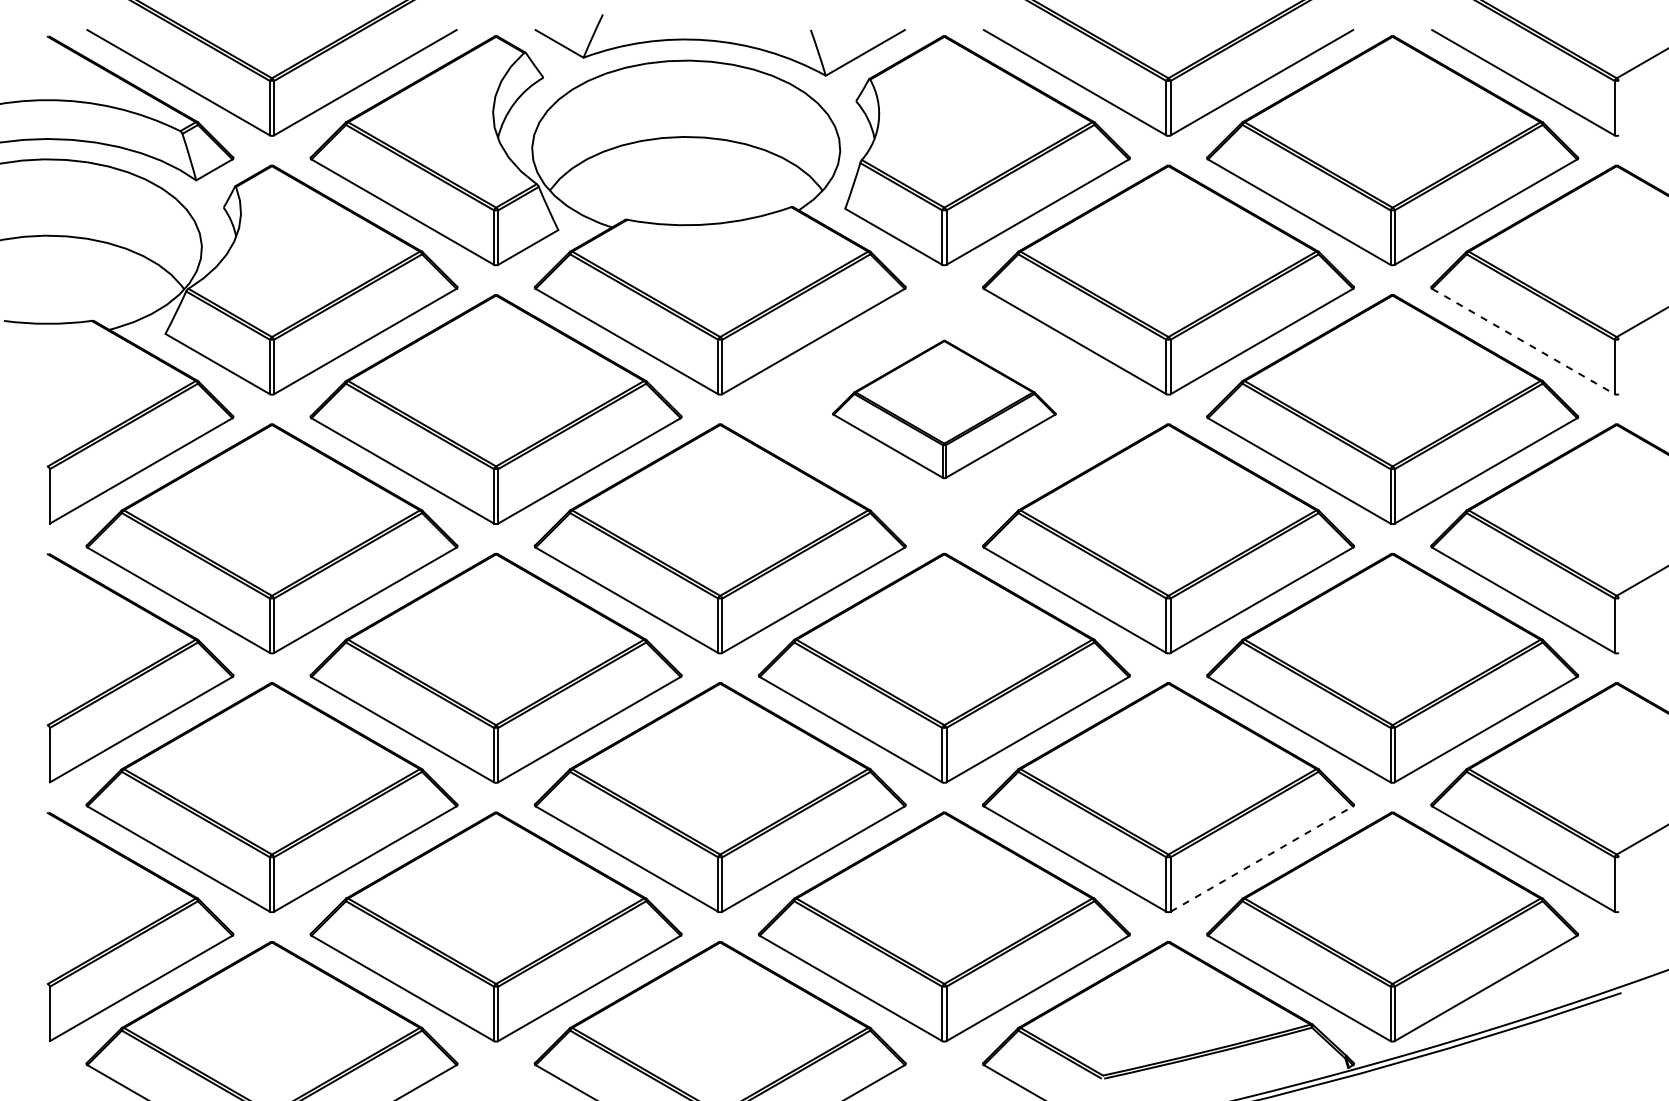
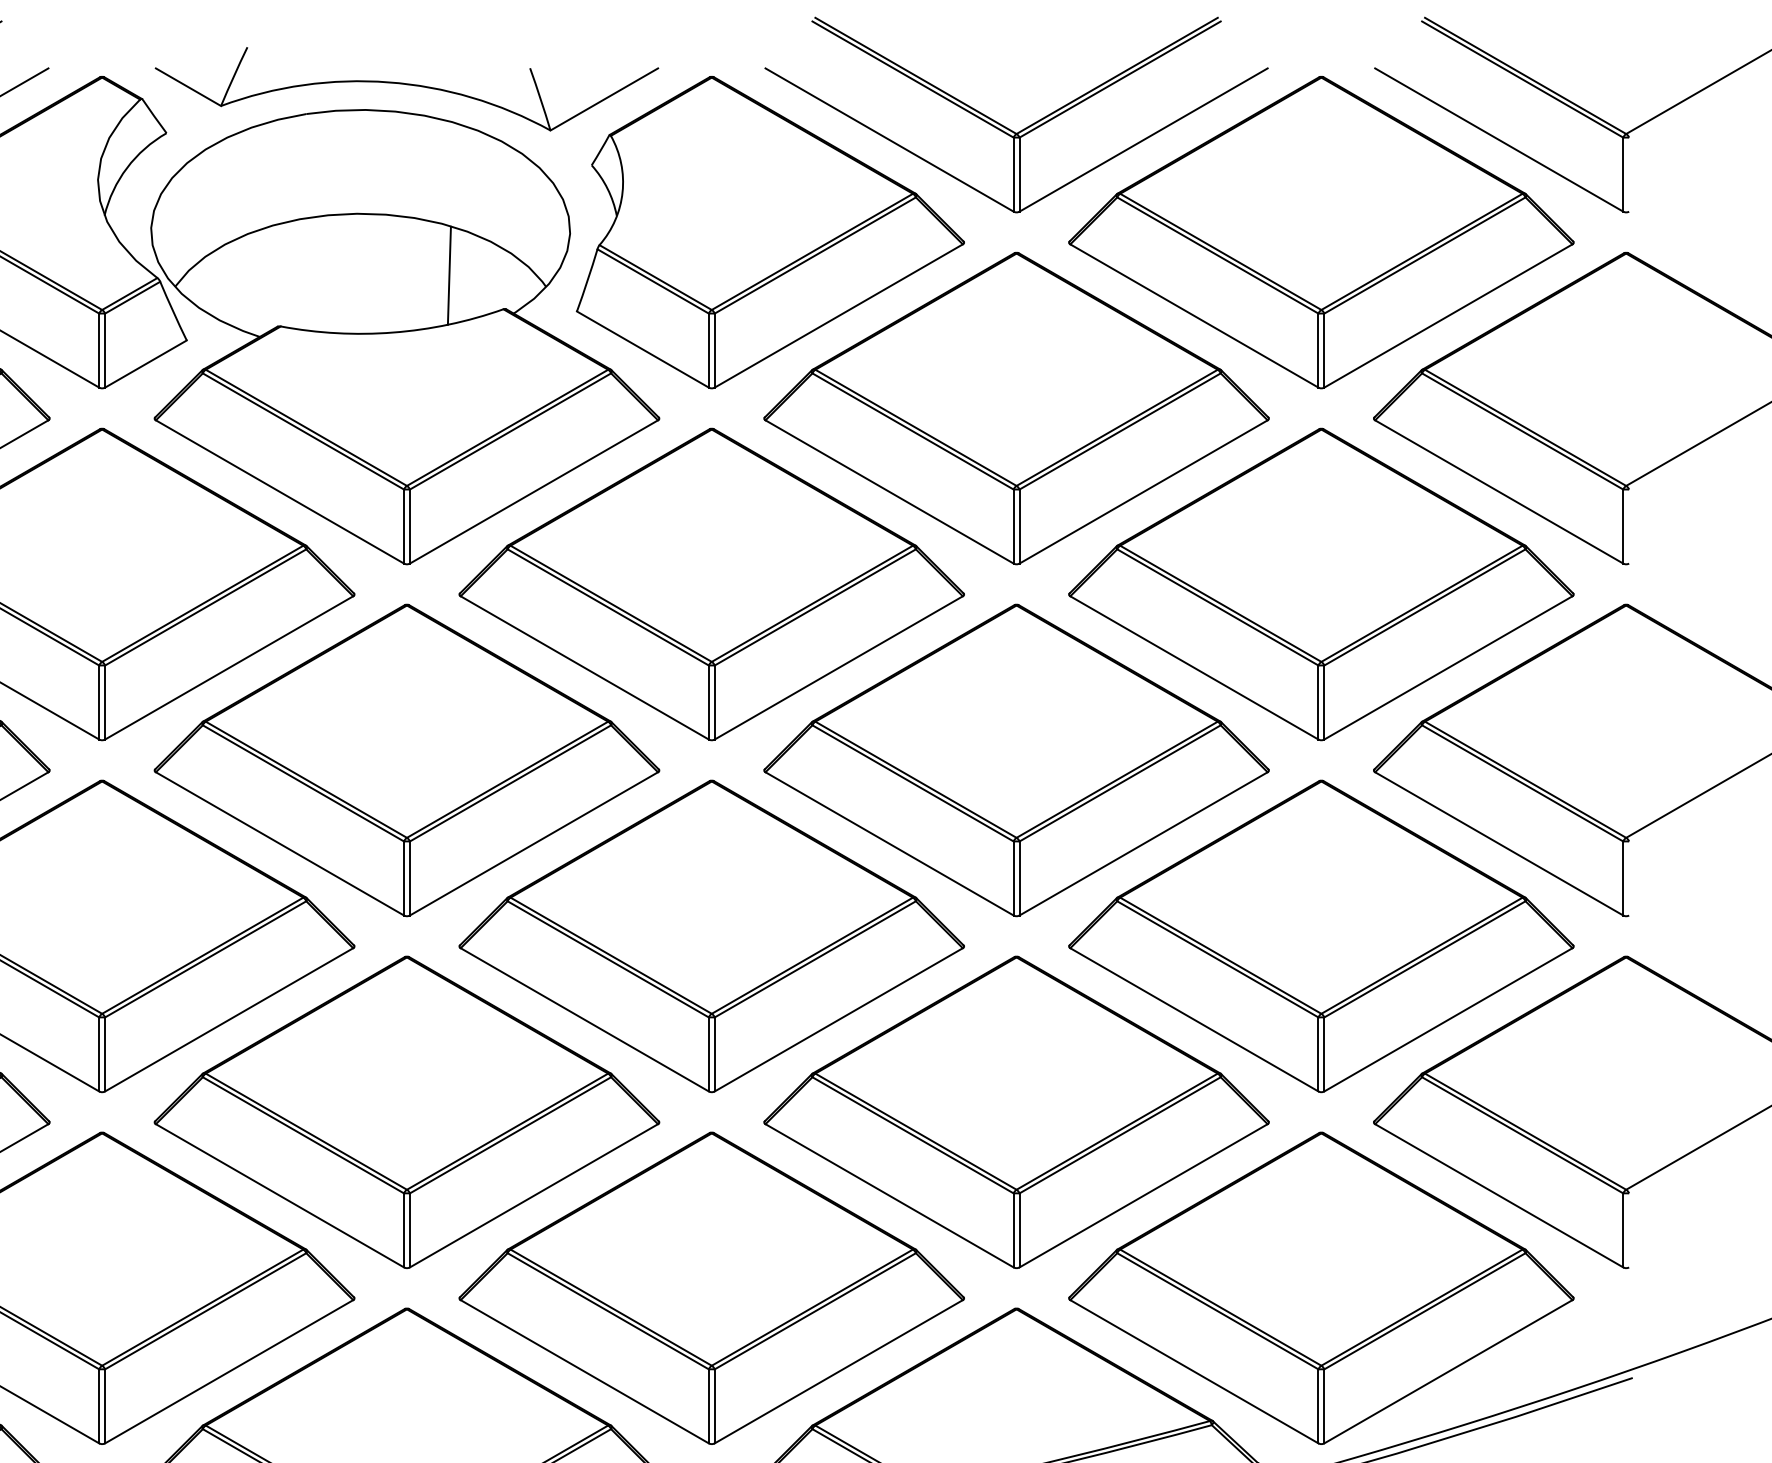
line: (751, 182) -> (449, 275), added
line: (1523, 341) -> (1499, 491), dashed -> solid
part: (944, 409) -> (711, 584), size x1.67
line: (1262, 858) -> (1144, 1195), dashed -> solid

